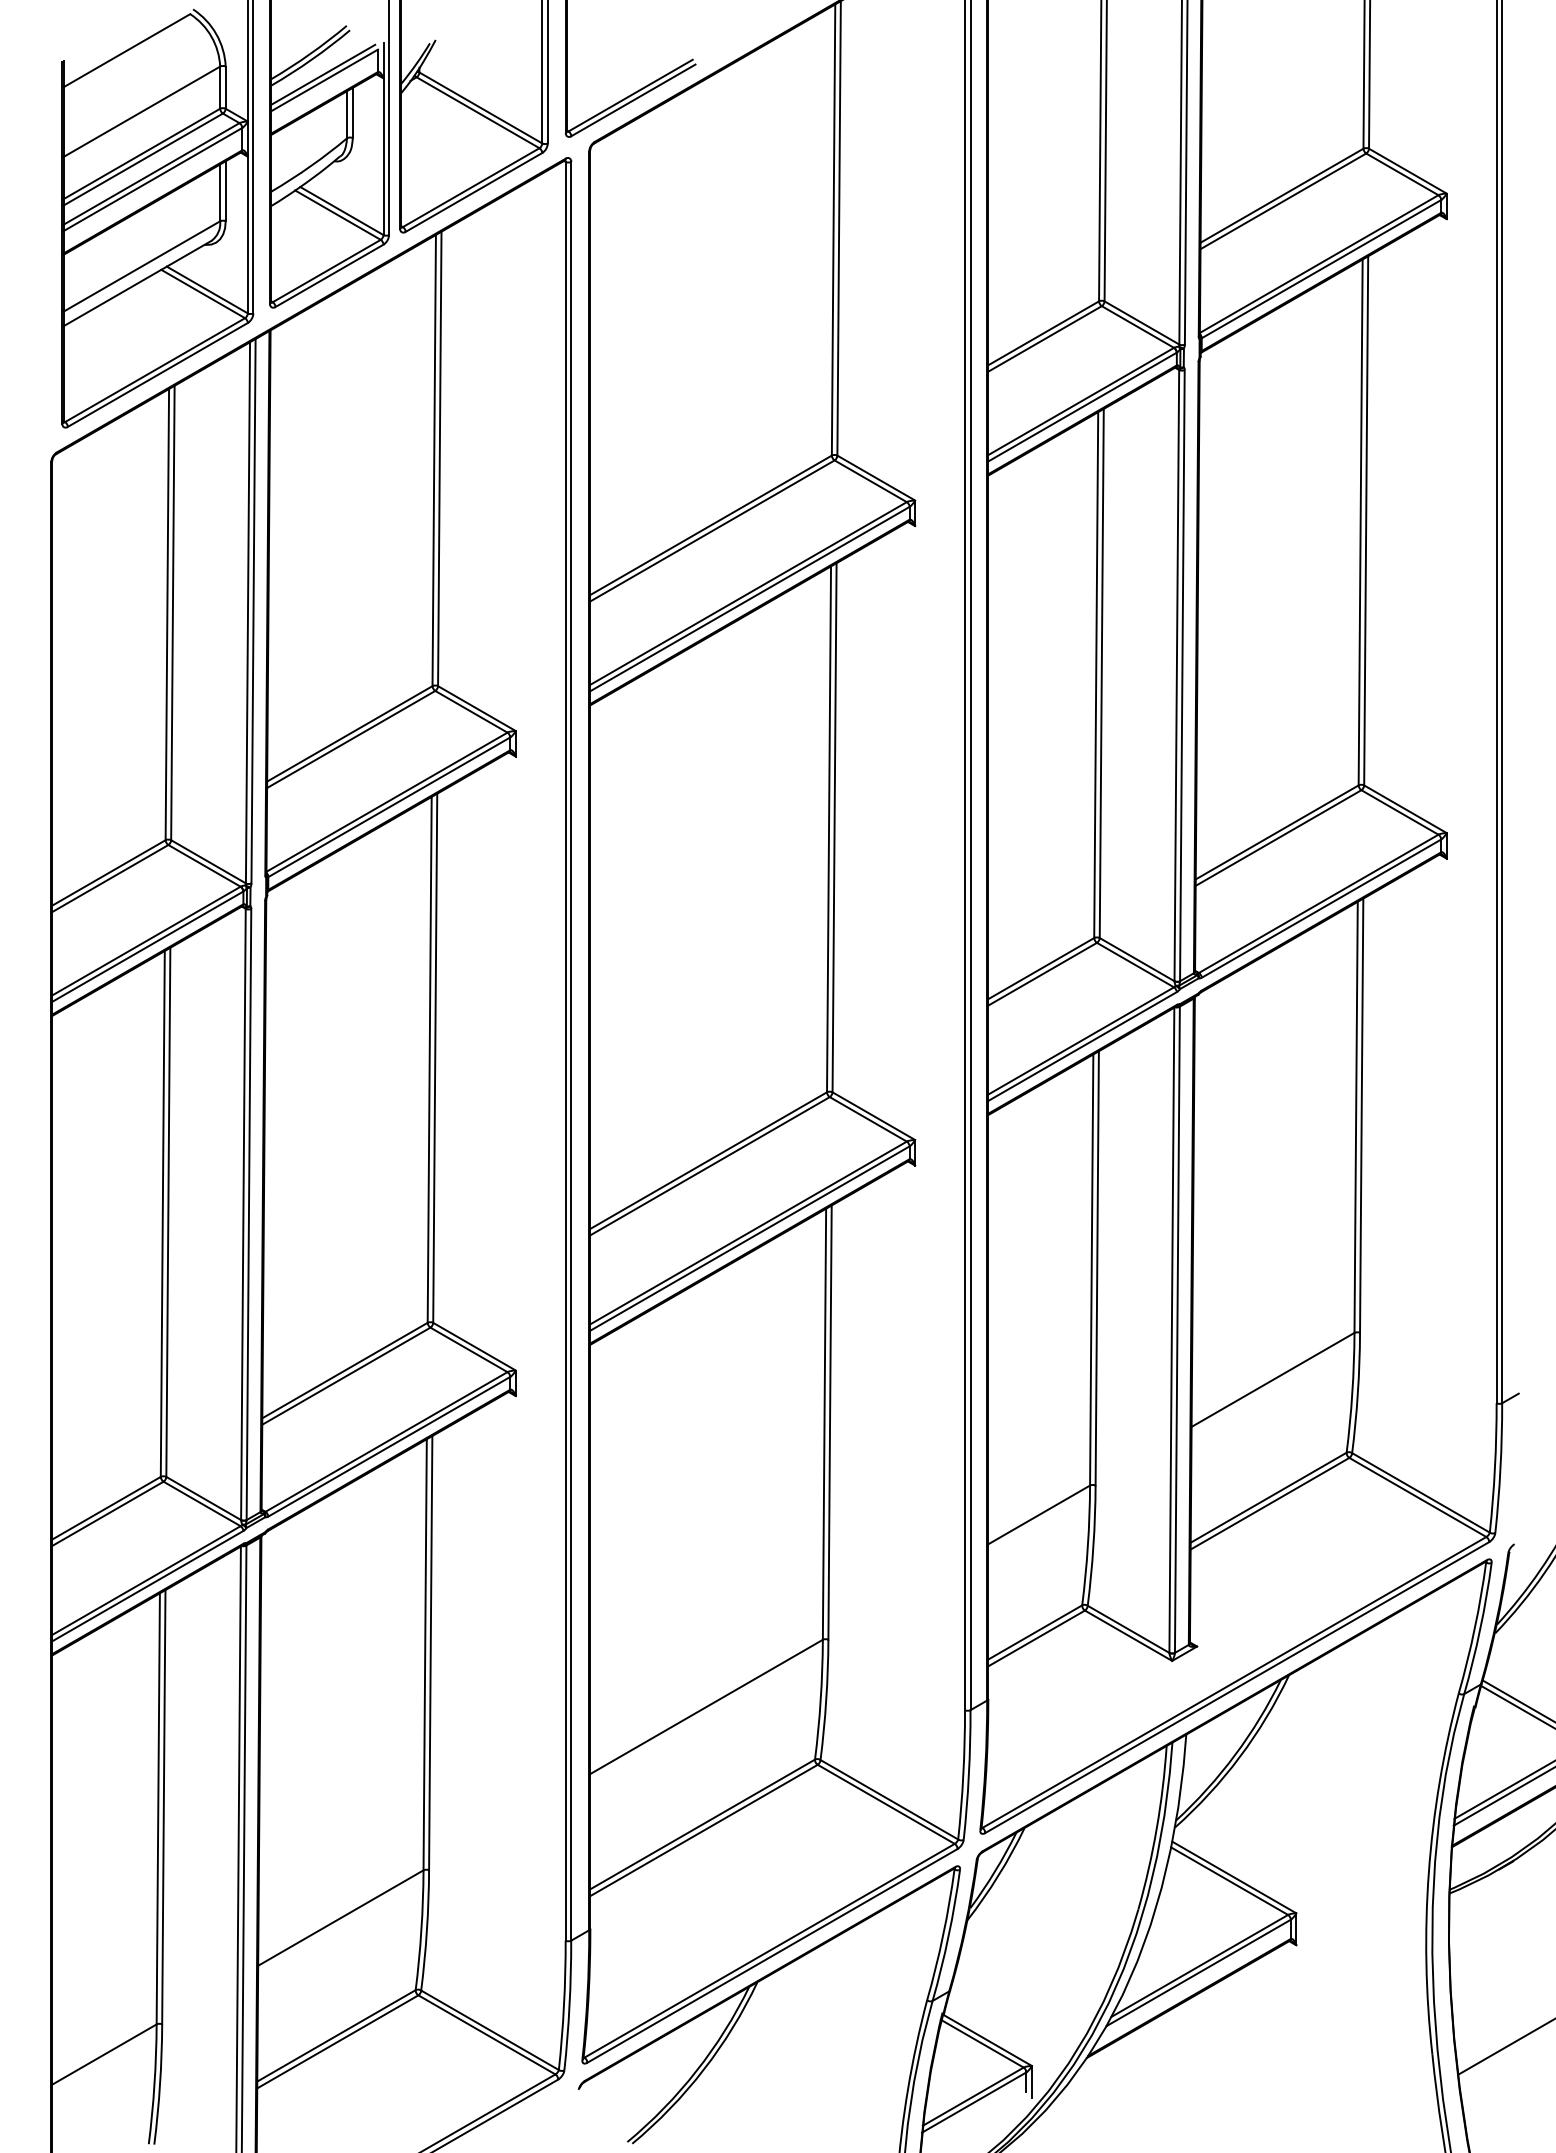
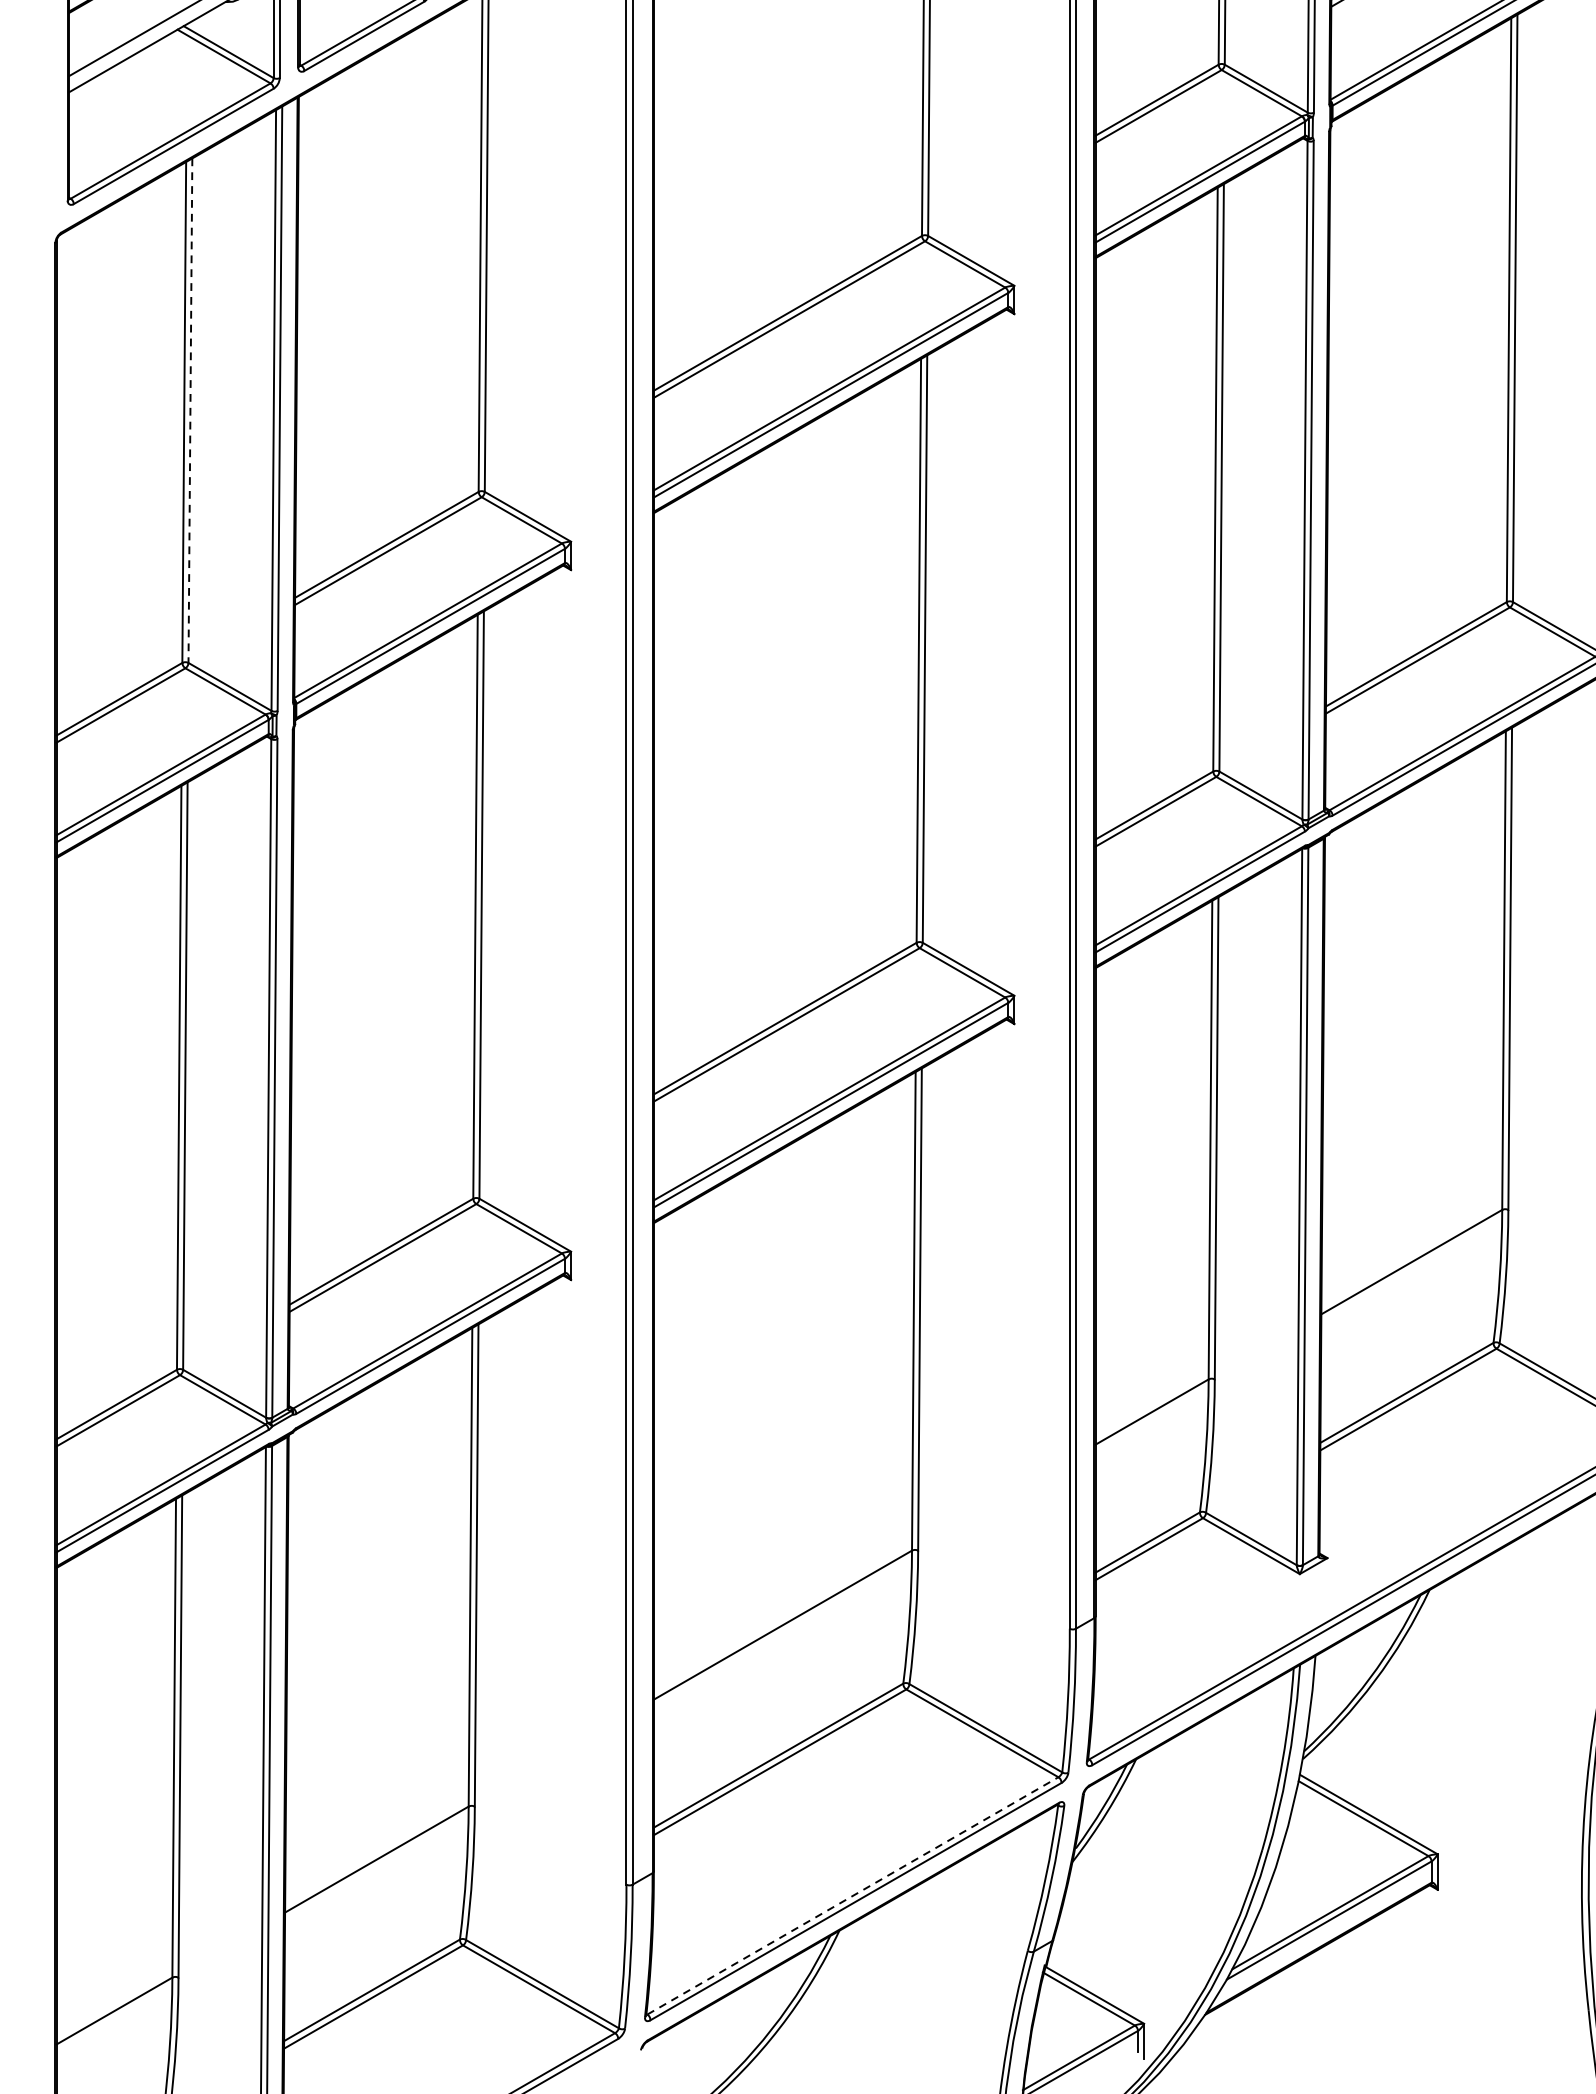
line: (172, 613) -> (189, 411), solid -> dashed
line: (769, 1950) -> (852, 1895), solid -> dashed

